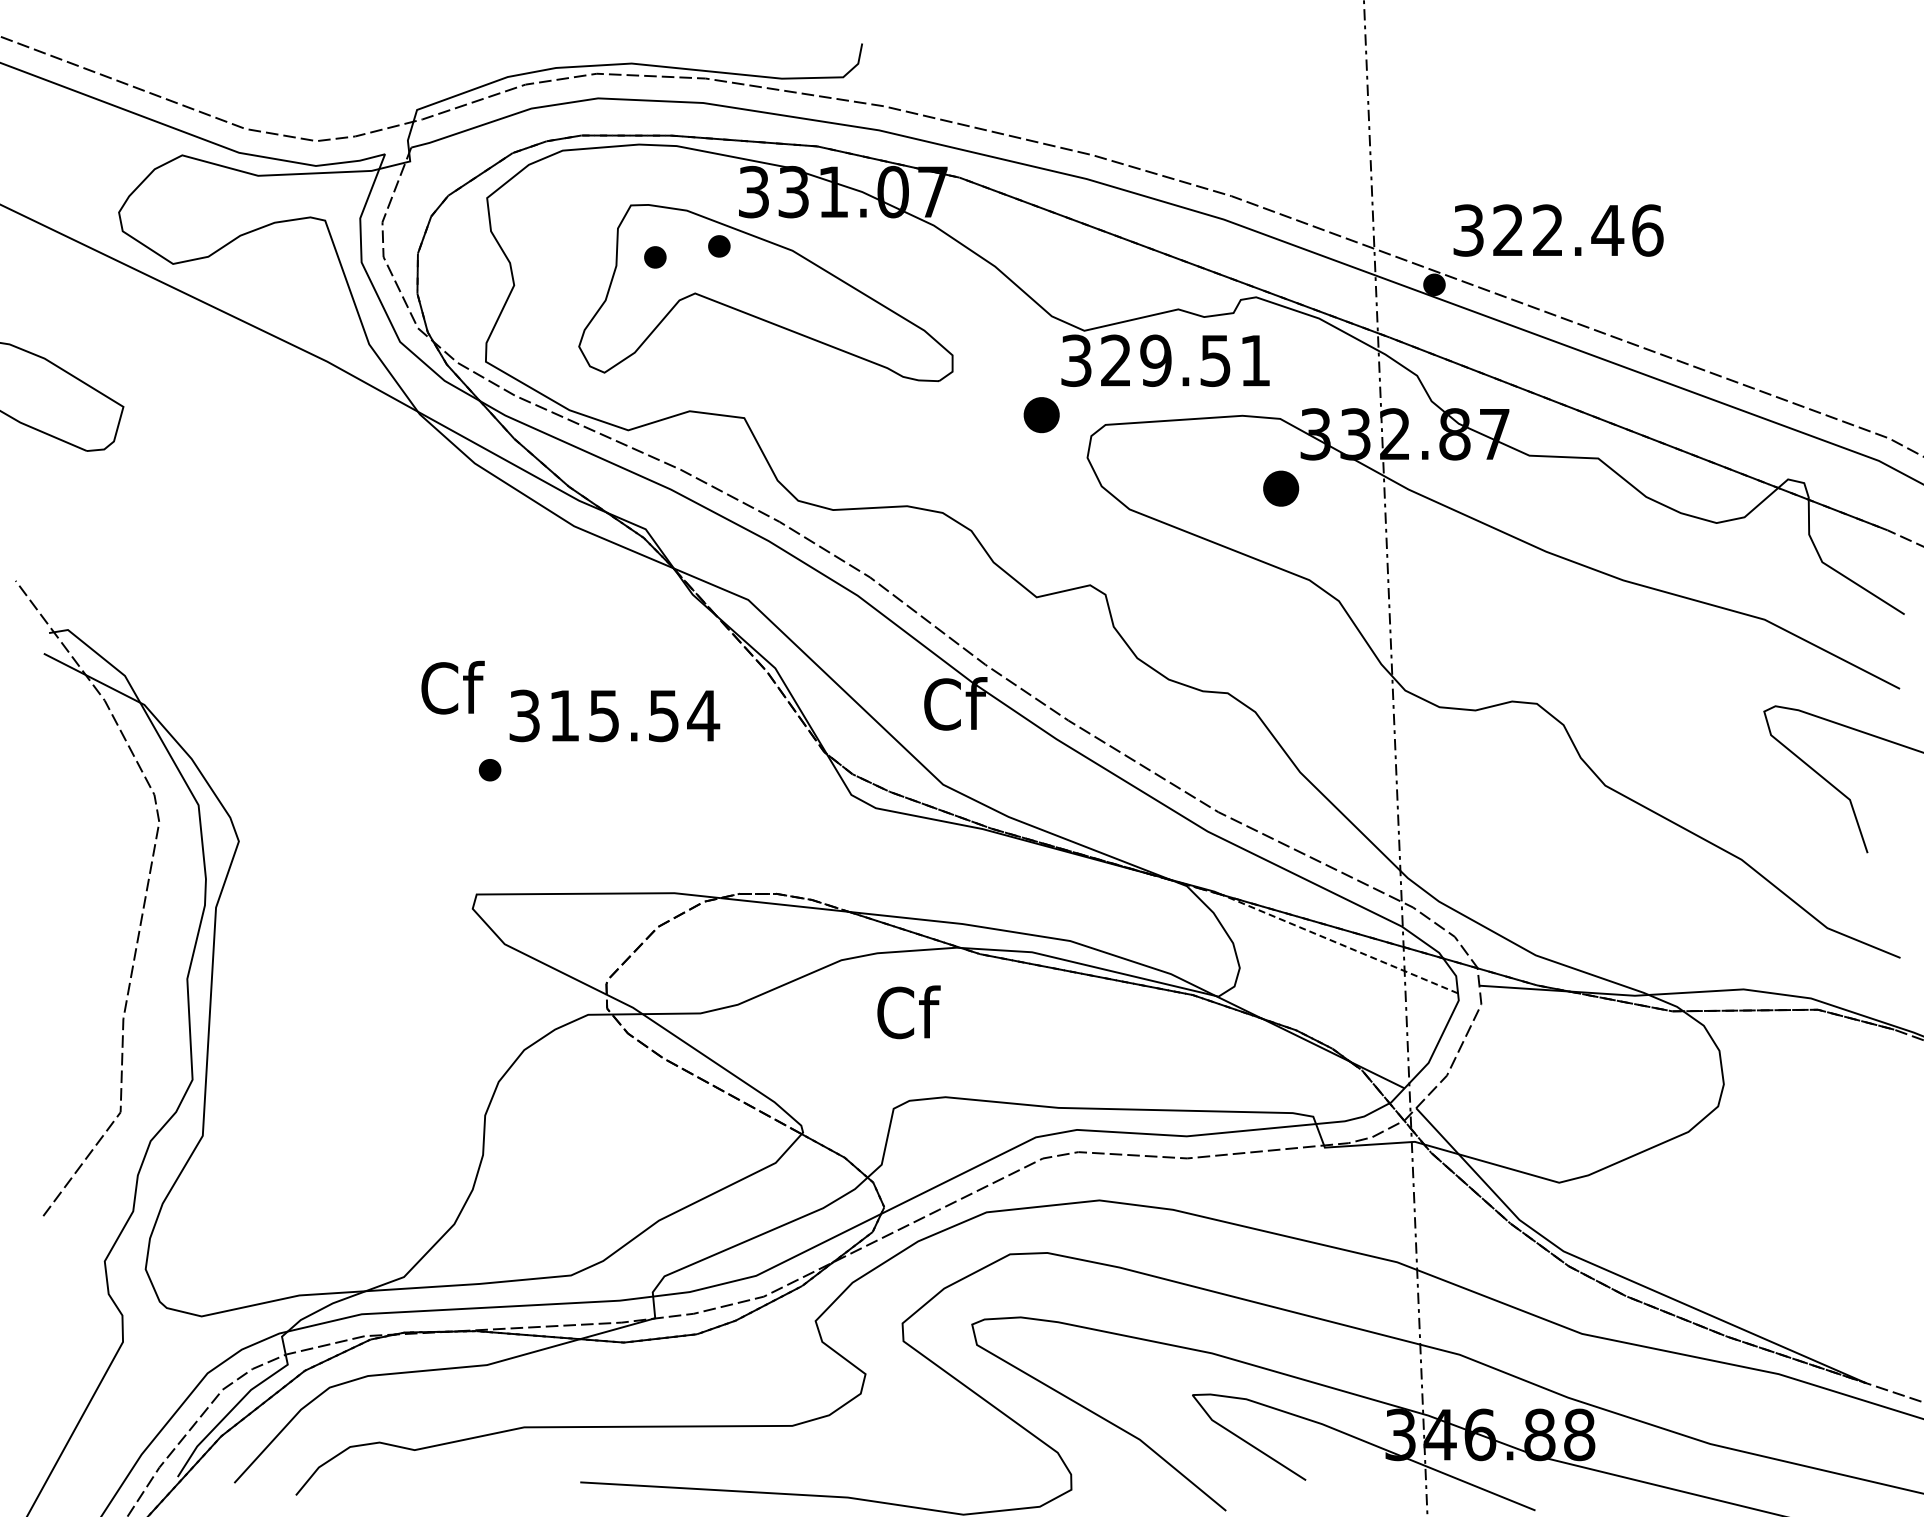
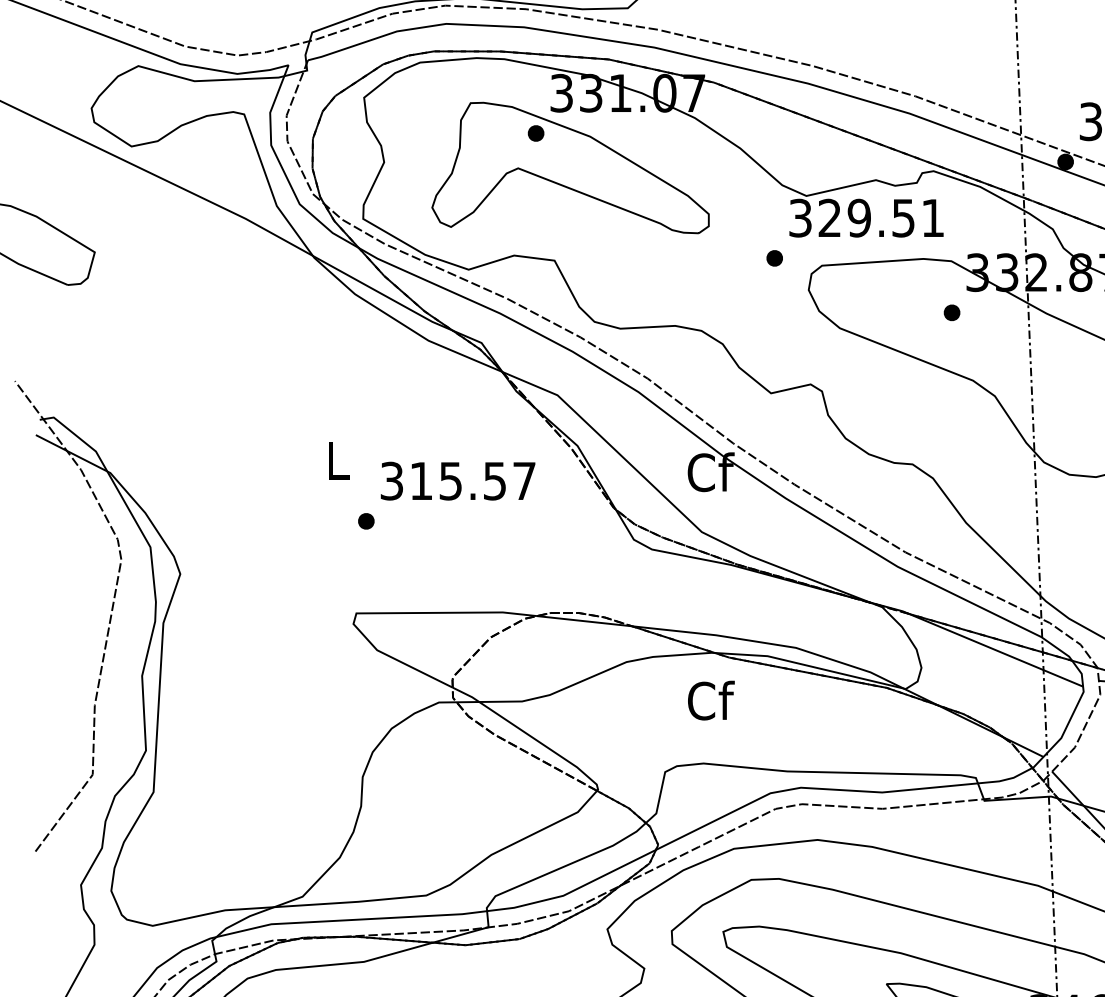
part: (655, 257) -> (488, 141), removed
part: (1041, 414) -> (774, 257), size x0.62
part: (1280, 488) -> (951, 312), size x0.62
text: (452, 687) -> (338, 460), Cf -> L
text: (703, 715) -> (524, 480), 315.54 -> 315.57
line: (1339, 944) -> (995, 650), dashed -> solid
text: (908, 1012) -> (710, 700), moved

